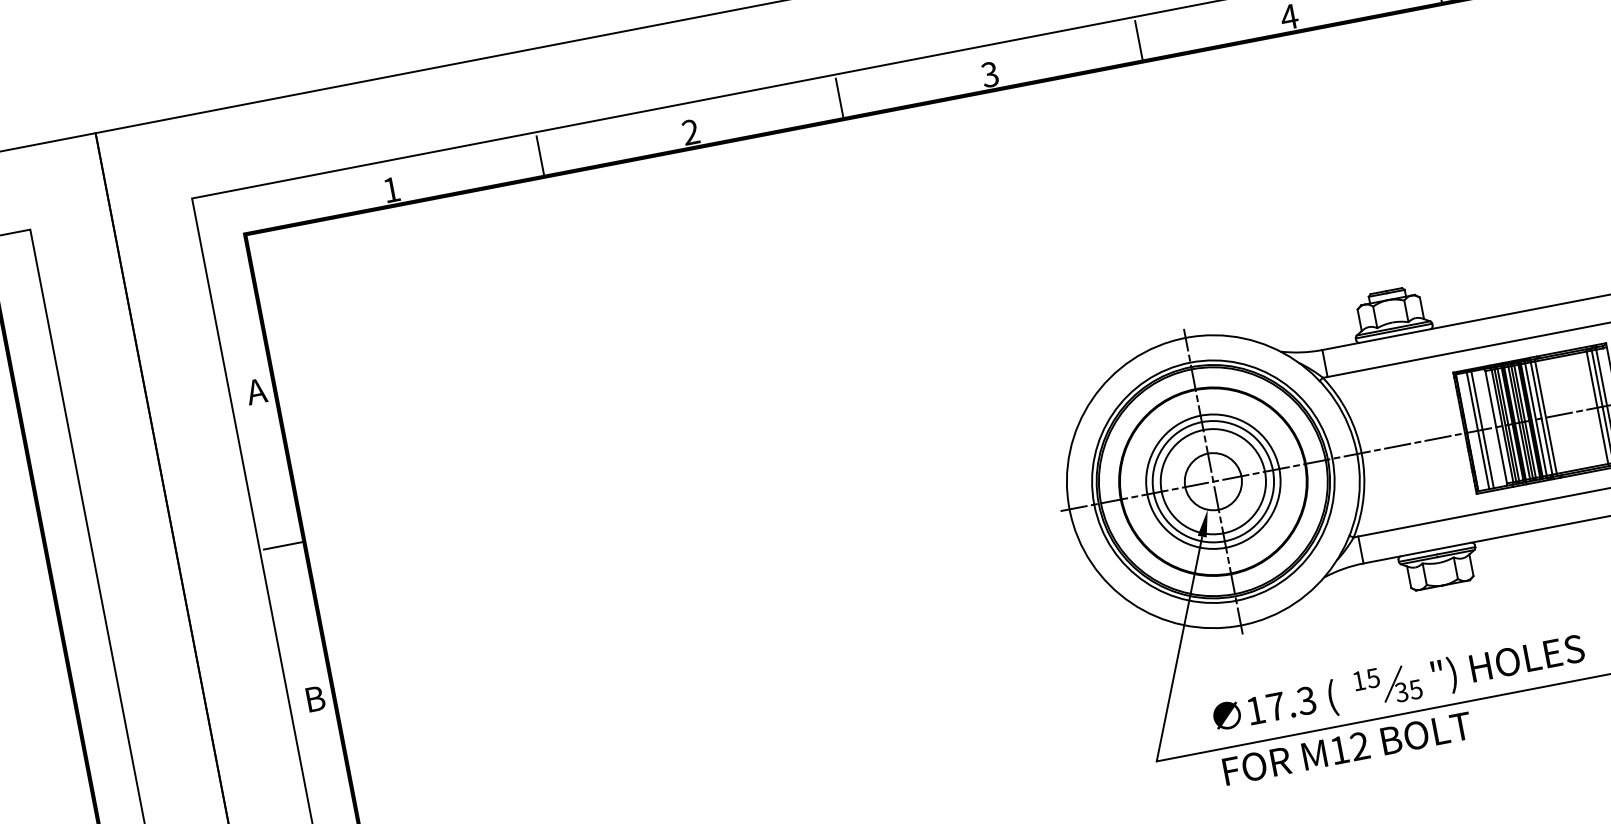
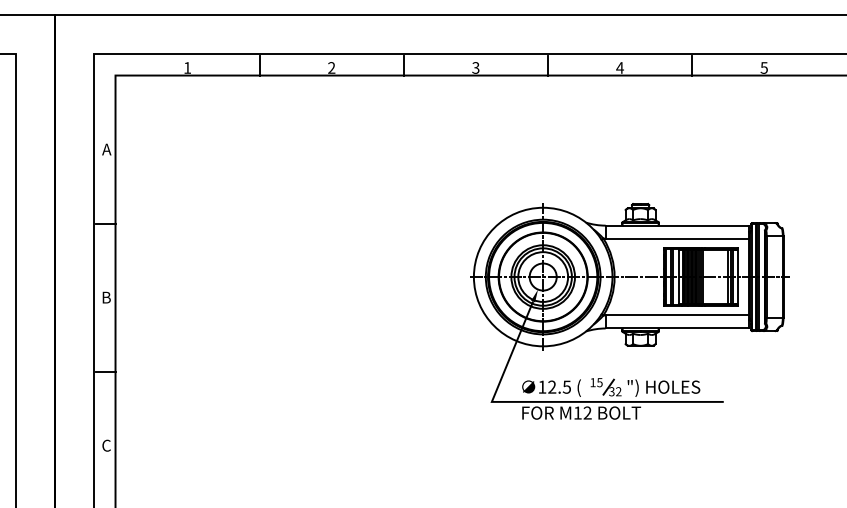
text: (1415, 689) -> (618, 391), 35 -> 32
text: (1290, 702) -> (559, 386), 17.3 -> 12.5

